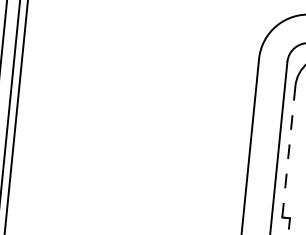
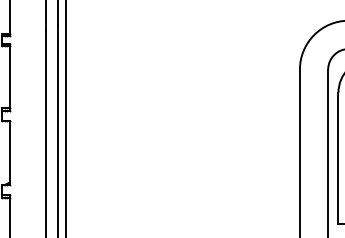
line: (288, 152) -> (338, 158), dashed -> solid

